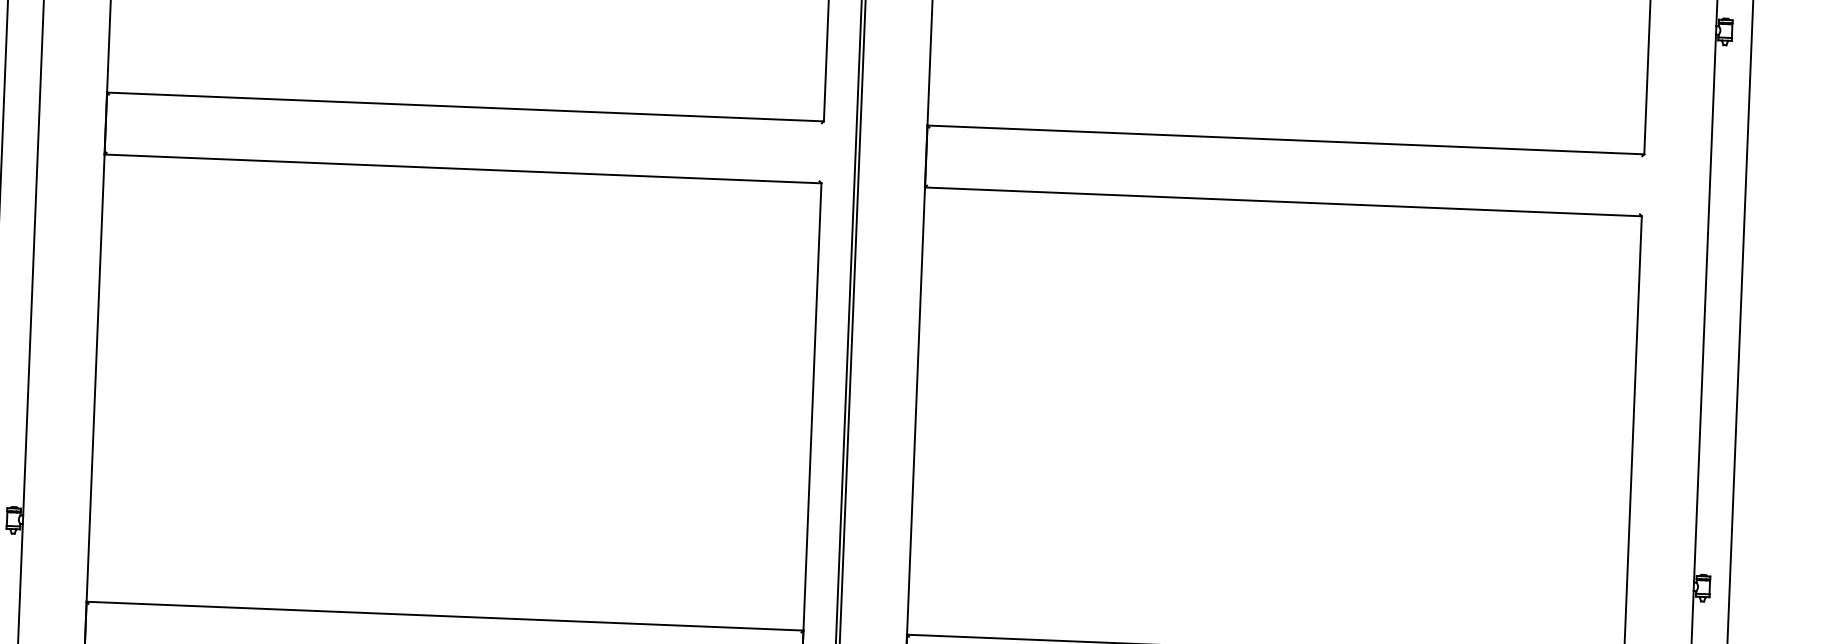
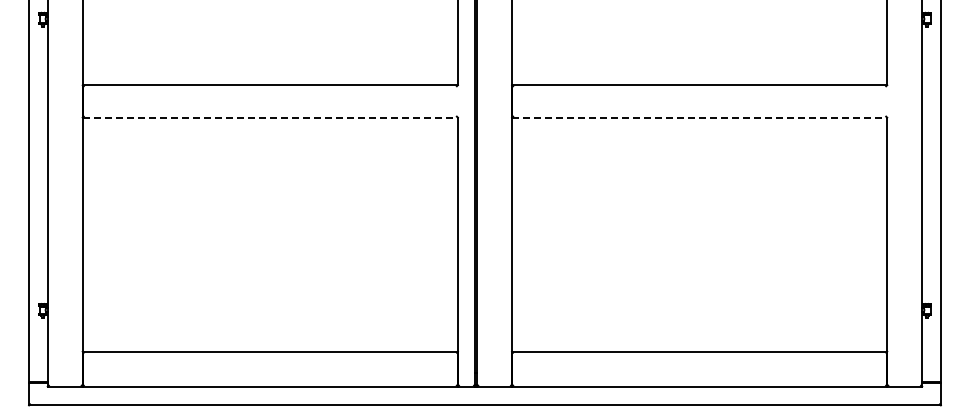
line: (463, 168) -> (270, 117), solid -> dashed
line: (1283, 201) -> (699, 117), solid -> dashed

